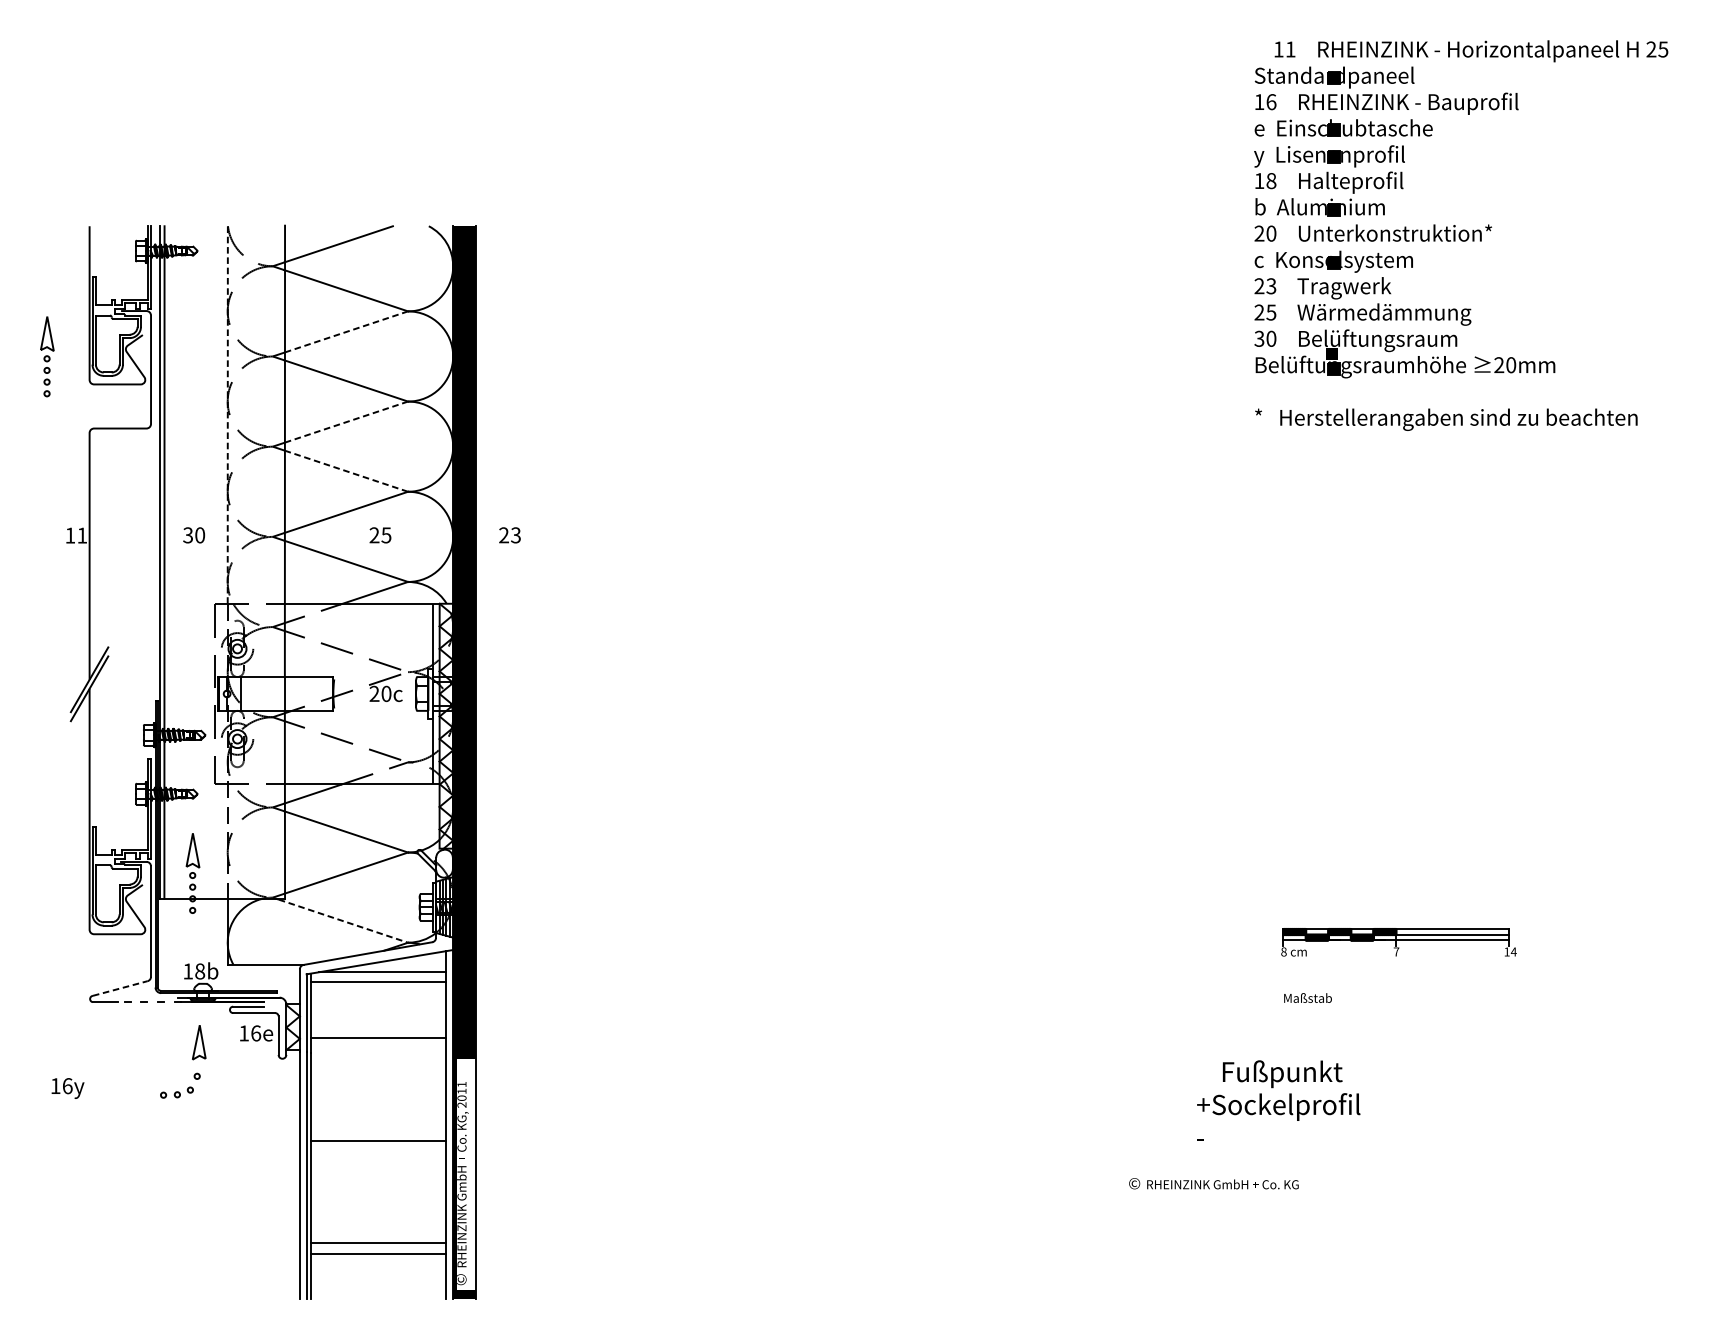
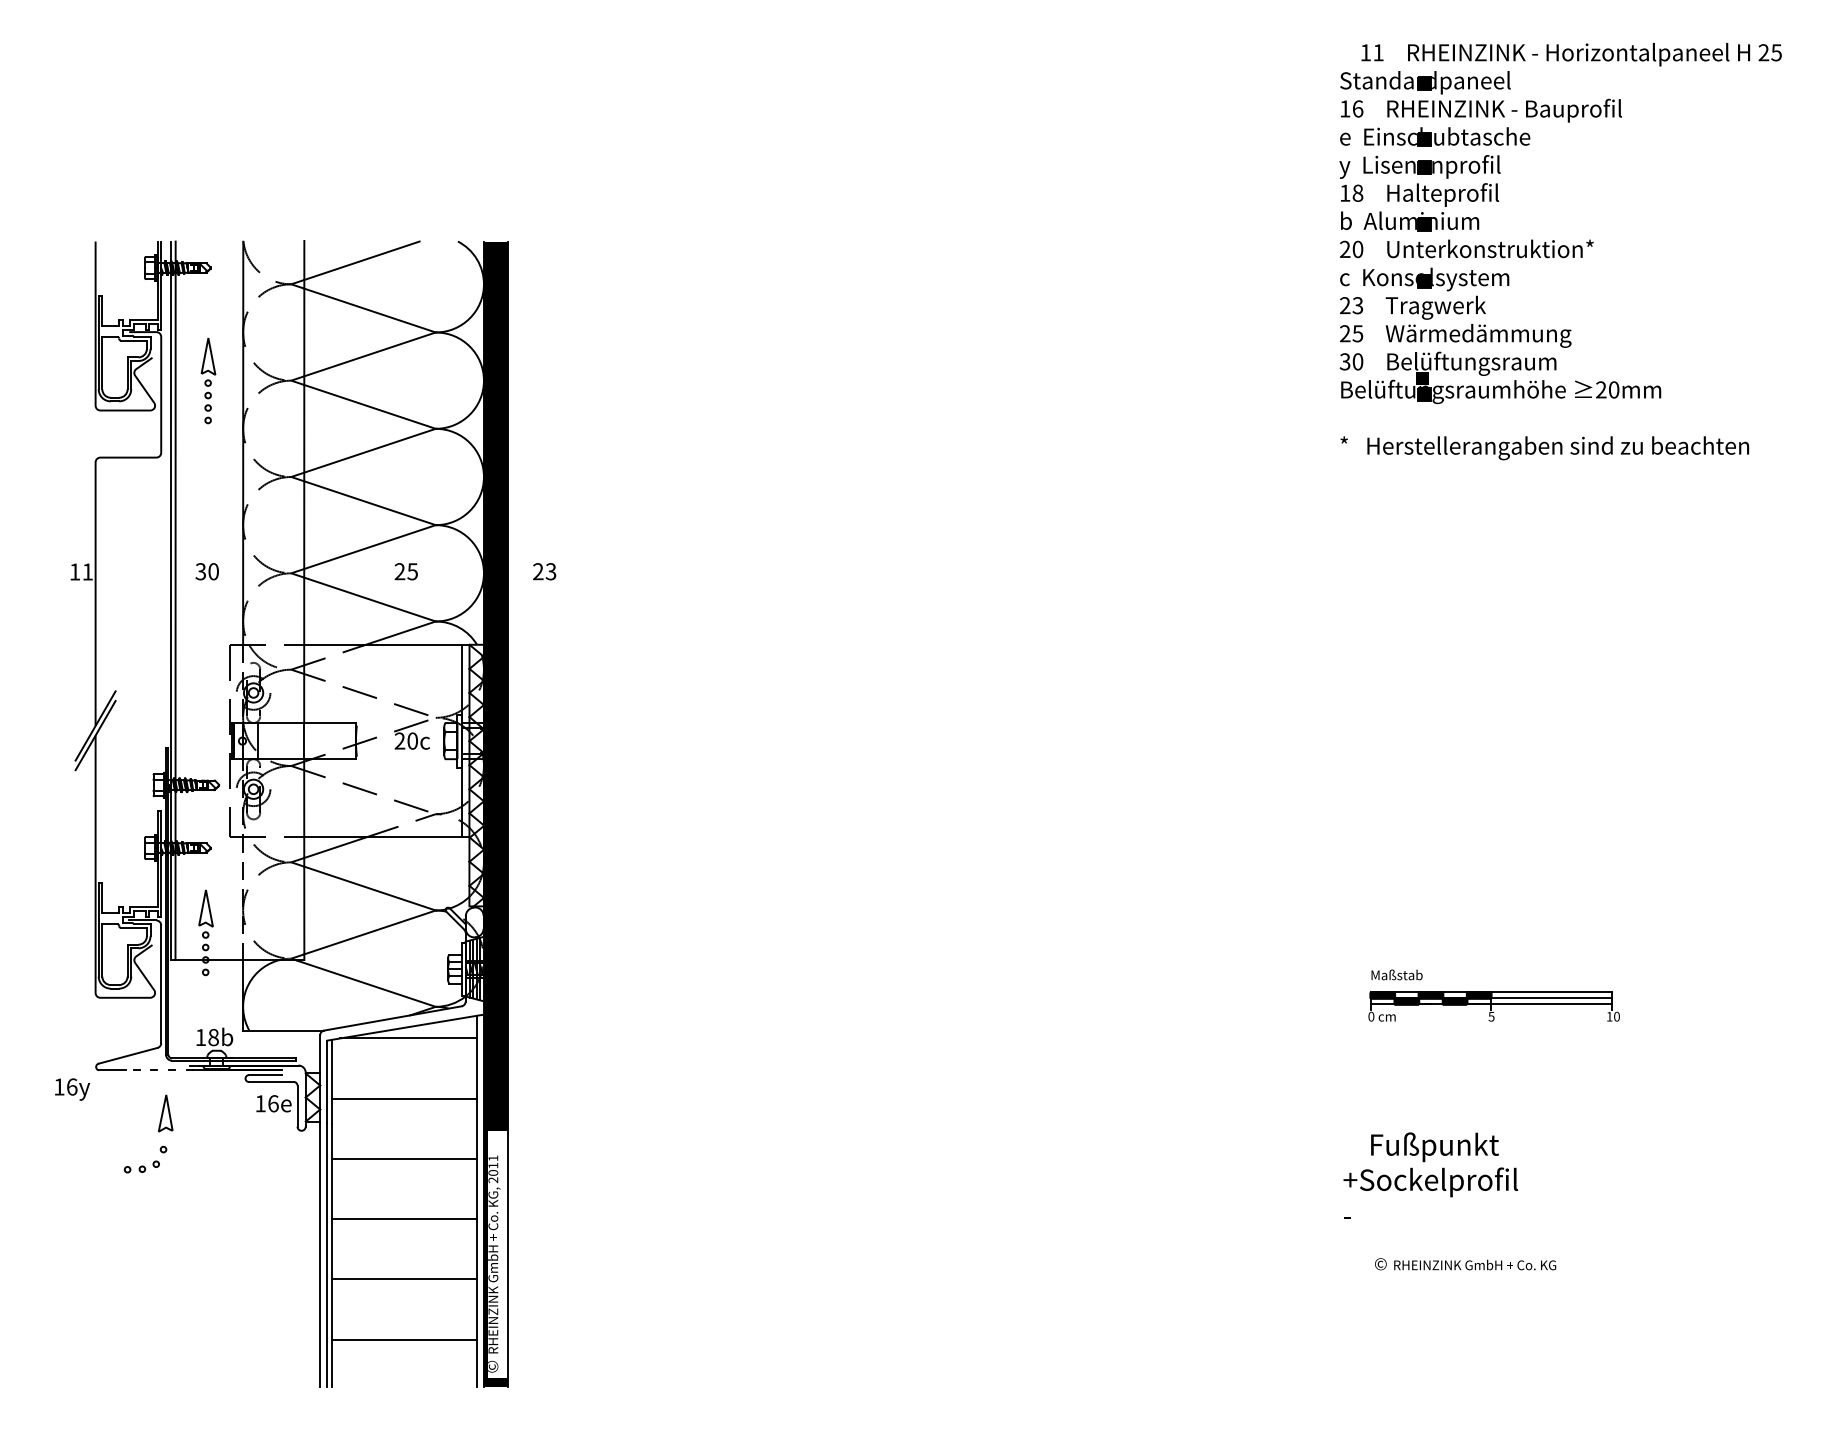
line: (346, 331) -> (370, 354), dashed -> solid
part: (47, 356) -> (208, 380), moved
line: (228, 415) -> (243, 443), dashed -> solid
line: (346, 421) -> (370, 450), dashed -> solid
line: (346, 471) -> (369, 503), dashed -> solid
line: (343, 920) -> (366, 983), dashed -> solid
text: (1284, 951) -> (1371, 1016), 8 -> 0
text: (1396, 951) -> (1491, 1016), 7 -> 5
text: (1513, 951) -> (1616, 1016), 14 -> 10
line: (378, 981) -> (404, 1098), moved
line: (120, 988) -> (128, 1055), dashed -> solid
text: (1307, 997) -> (1396, 974), moved
line: (378, 1037) -> (404, 1158), moved
part: (192, 1060) -> (158, 1132), moved
text: (67, 1088) -> (72, 1089), moved
text: (1278, 1100) -> (1430, 1175), moved
text: (1213, 1183) -> (1465, 1264), moved
line: (378, 1242) -> (404, 1279), moved

